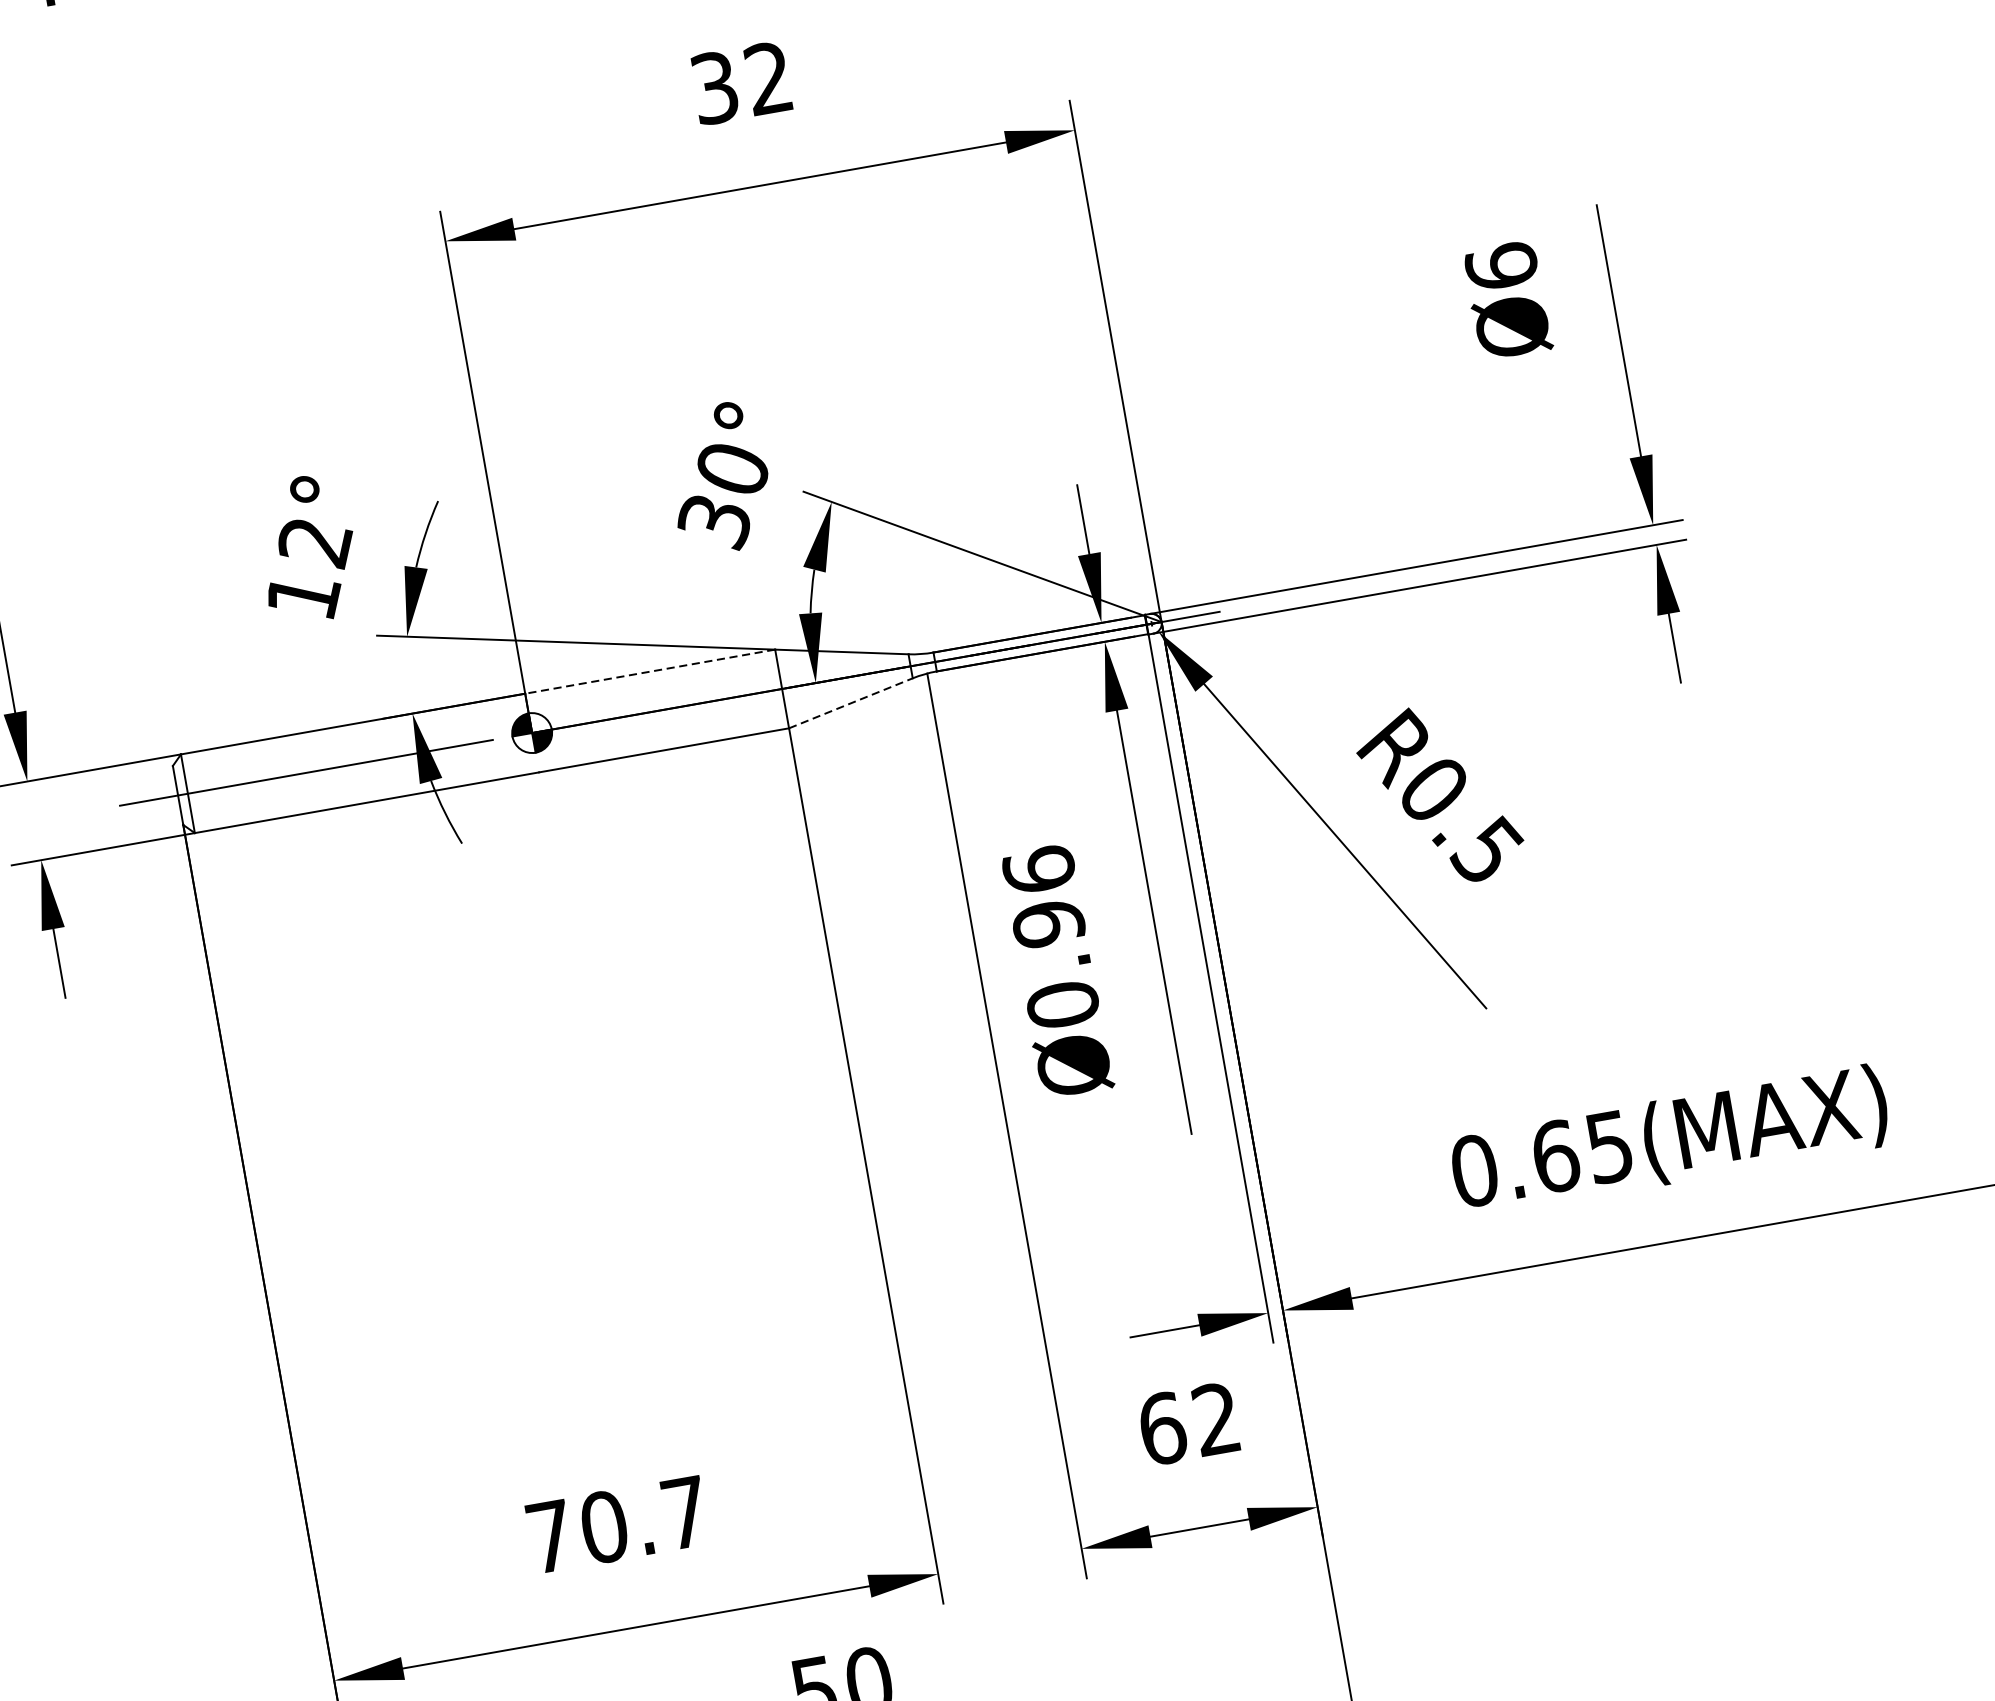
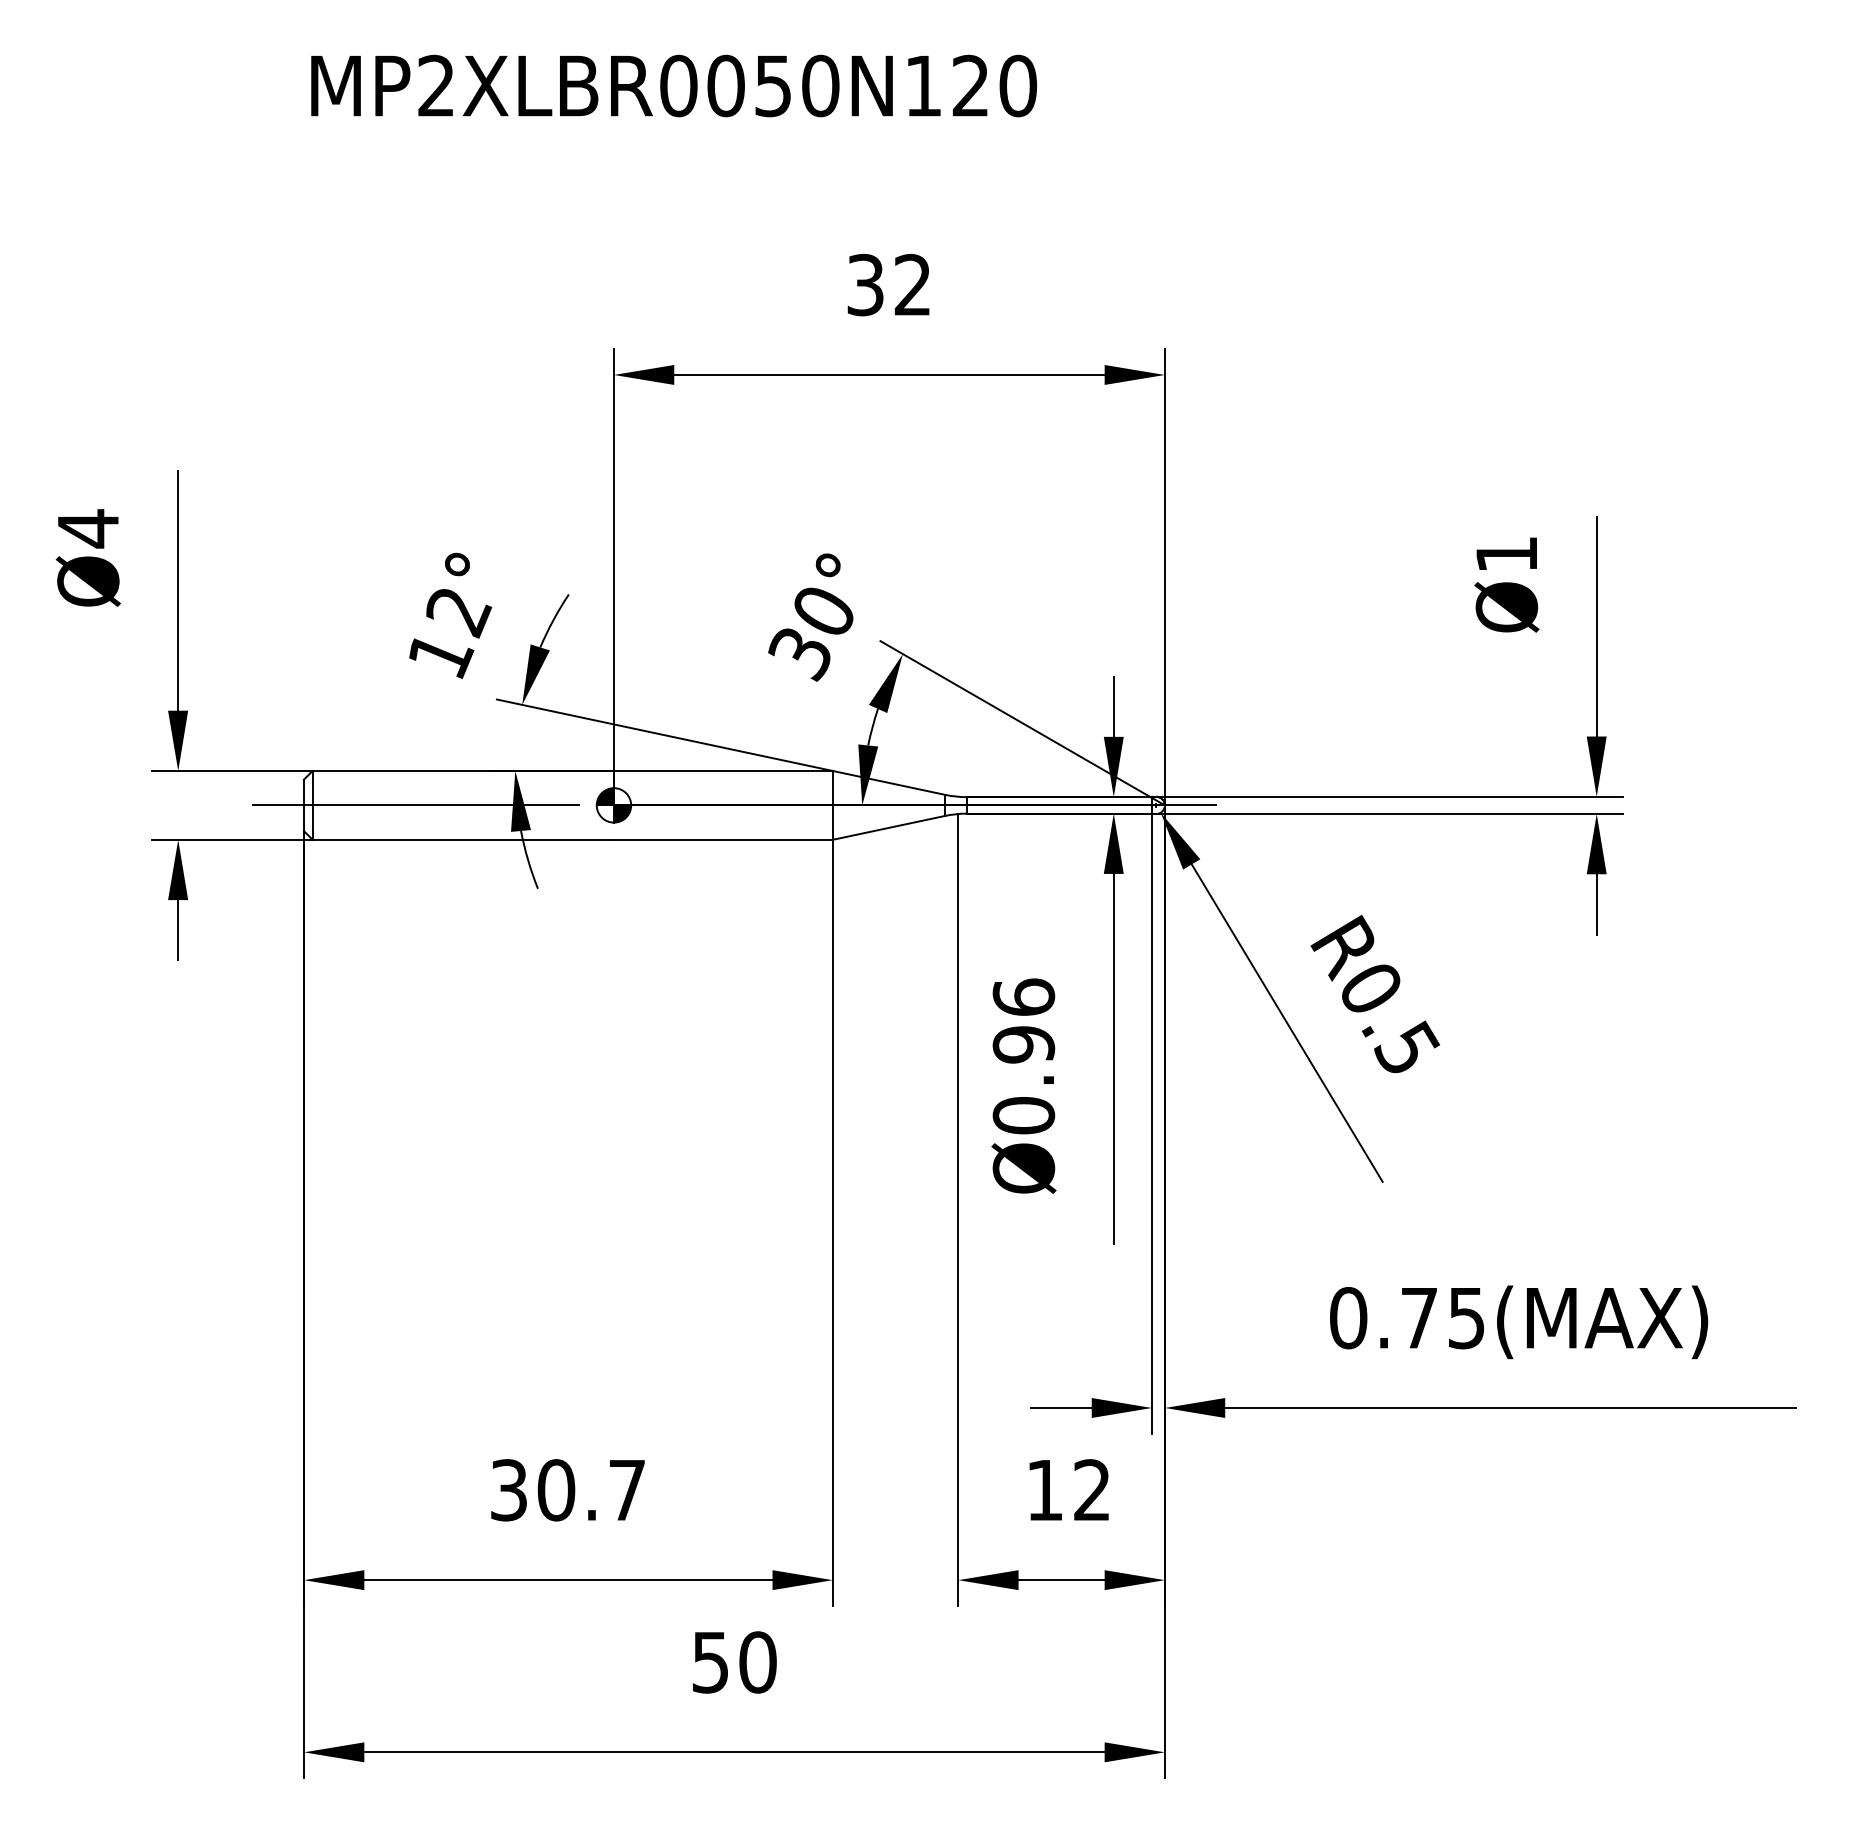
text: (1501, 265) -> (1506, 553), Ø6 -> Ø1
line: (649, 671) -> (722, 770), dashed -> solid
line: (851, 702) -> (889, 827), dashed -> solid
text: (1555, 1156) -> (1419, 1318), 0.65(MAX) -> 0.75(MAX)
text: (1163, 1428) -> (1045, 1490), 62 -> 12
text: (549, 1537) -> (508, 1490), 70.7 -> 30.7

